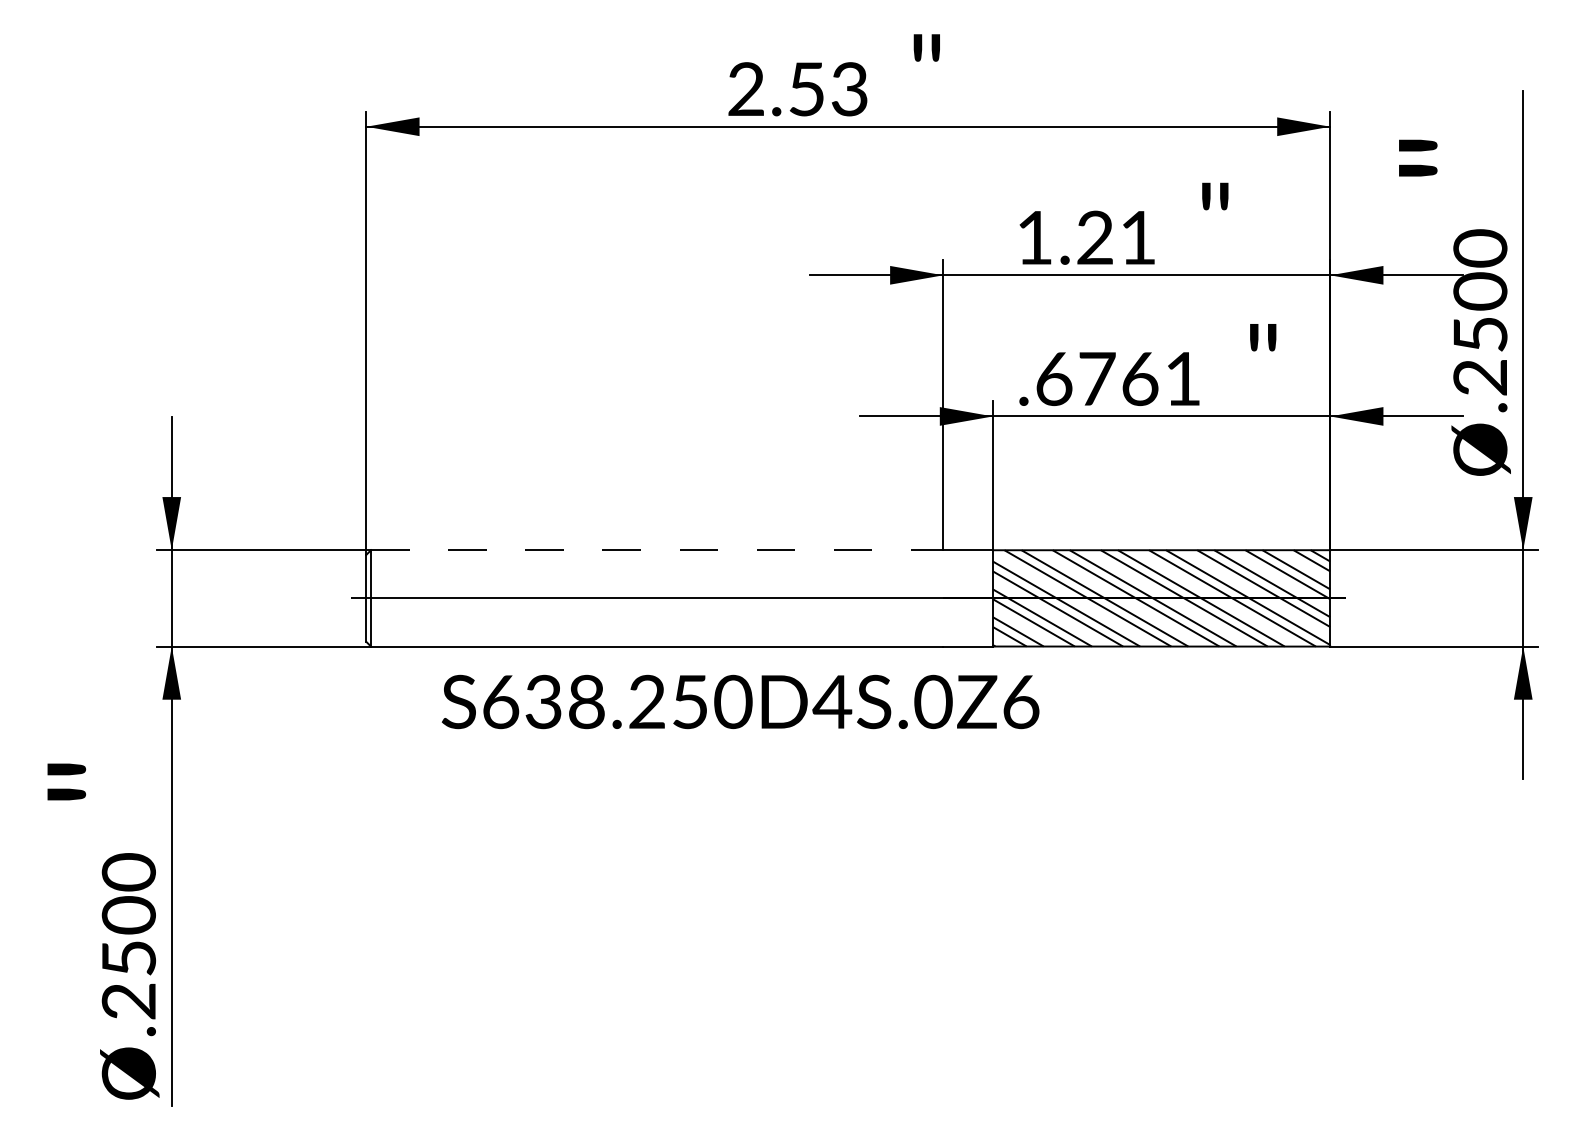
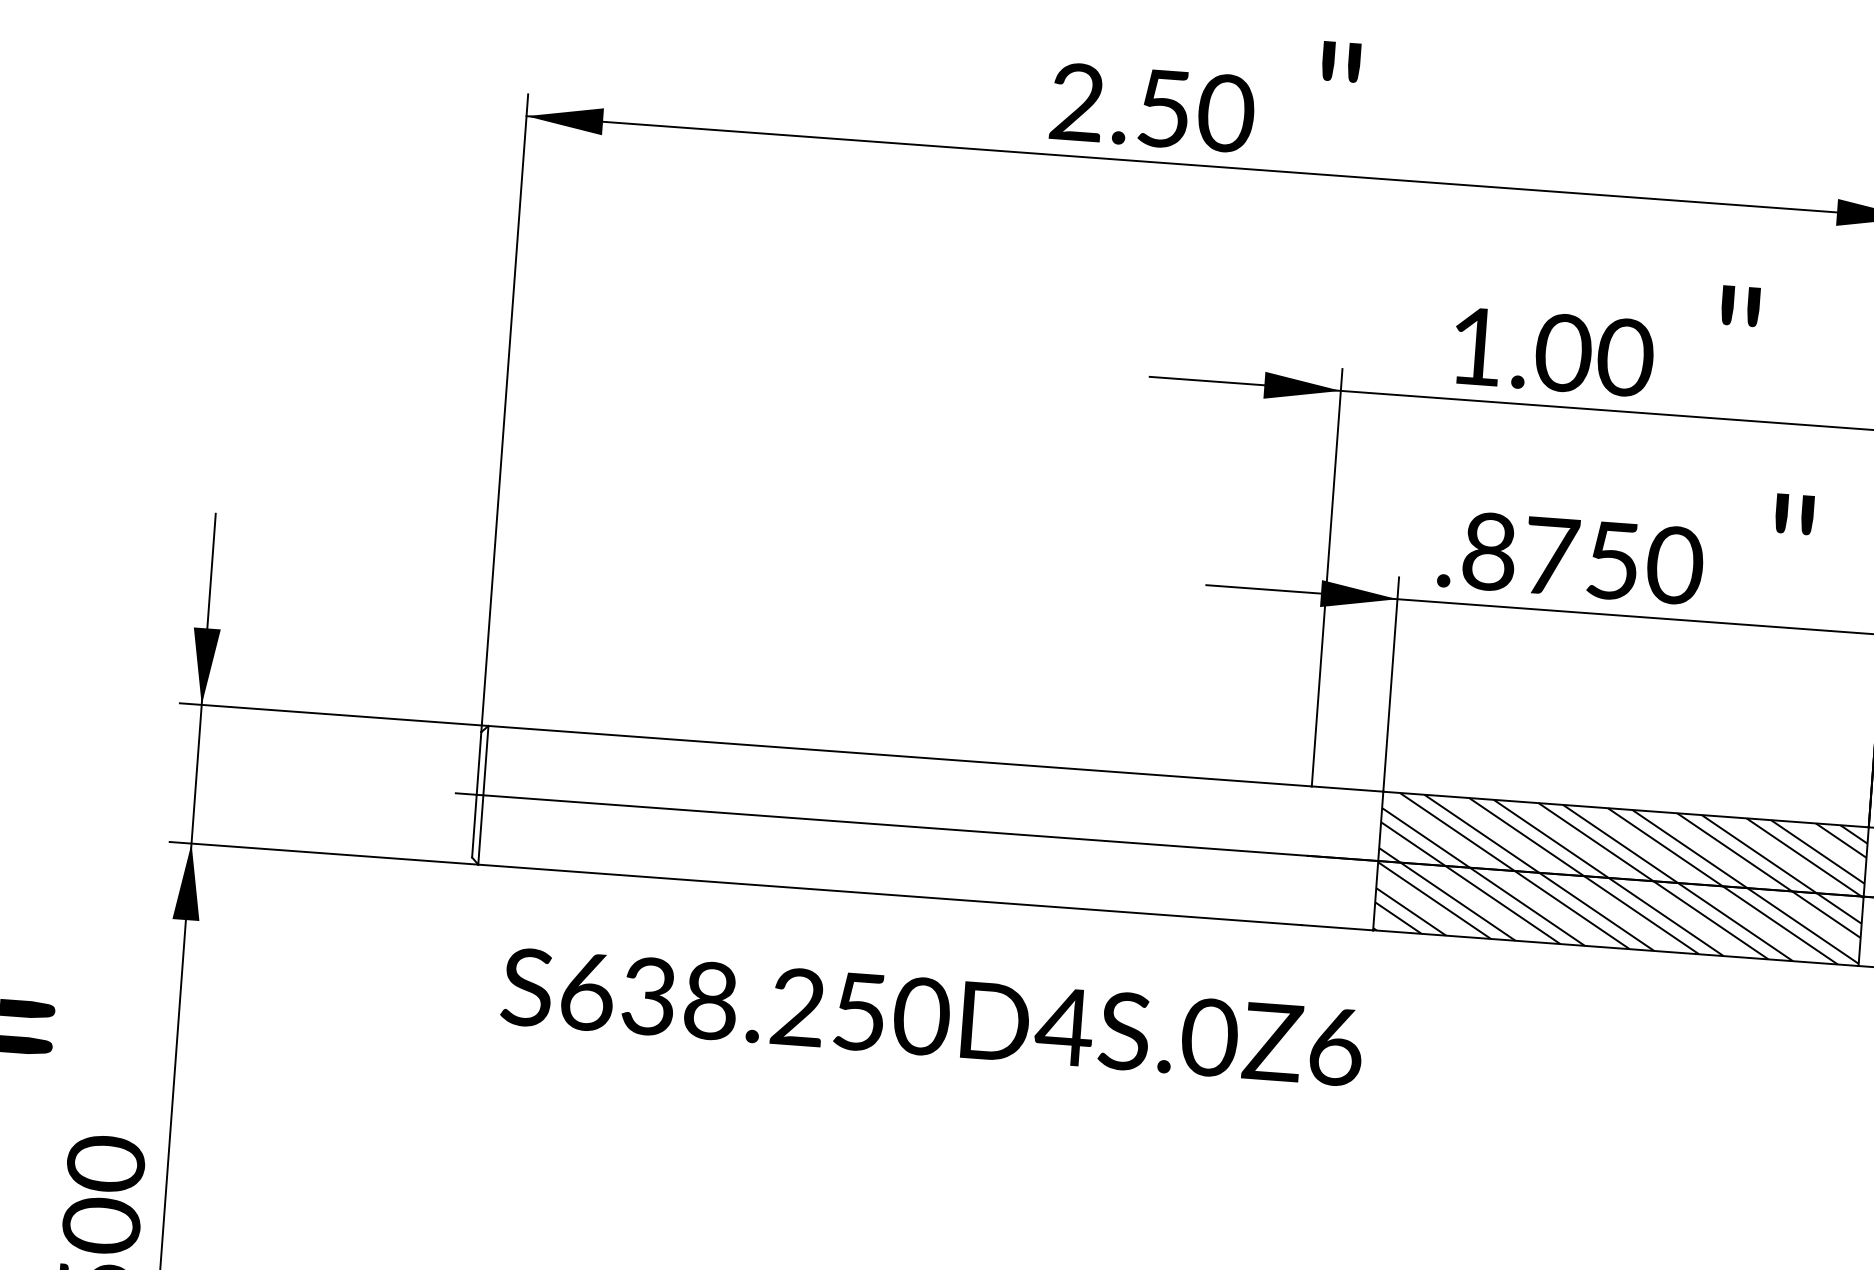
text: (849, 89) -> (1225, 113), 2.53 -> 2.50
text: (1116, 237) -> (1594, 354), 1.21 -> 1.00
text: (1119, 378) -> (1583, 557), .6761 -> .8750
line: (657, 550) -> (900, 756), dashed -> solid
text: (740, 701) -> (932, 1016), moved

